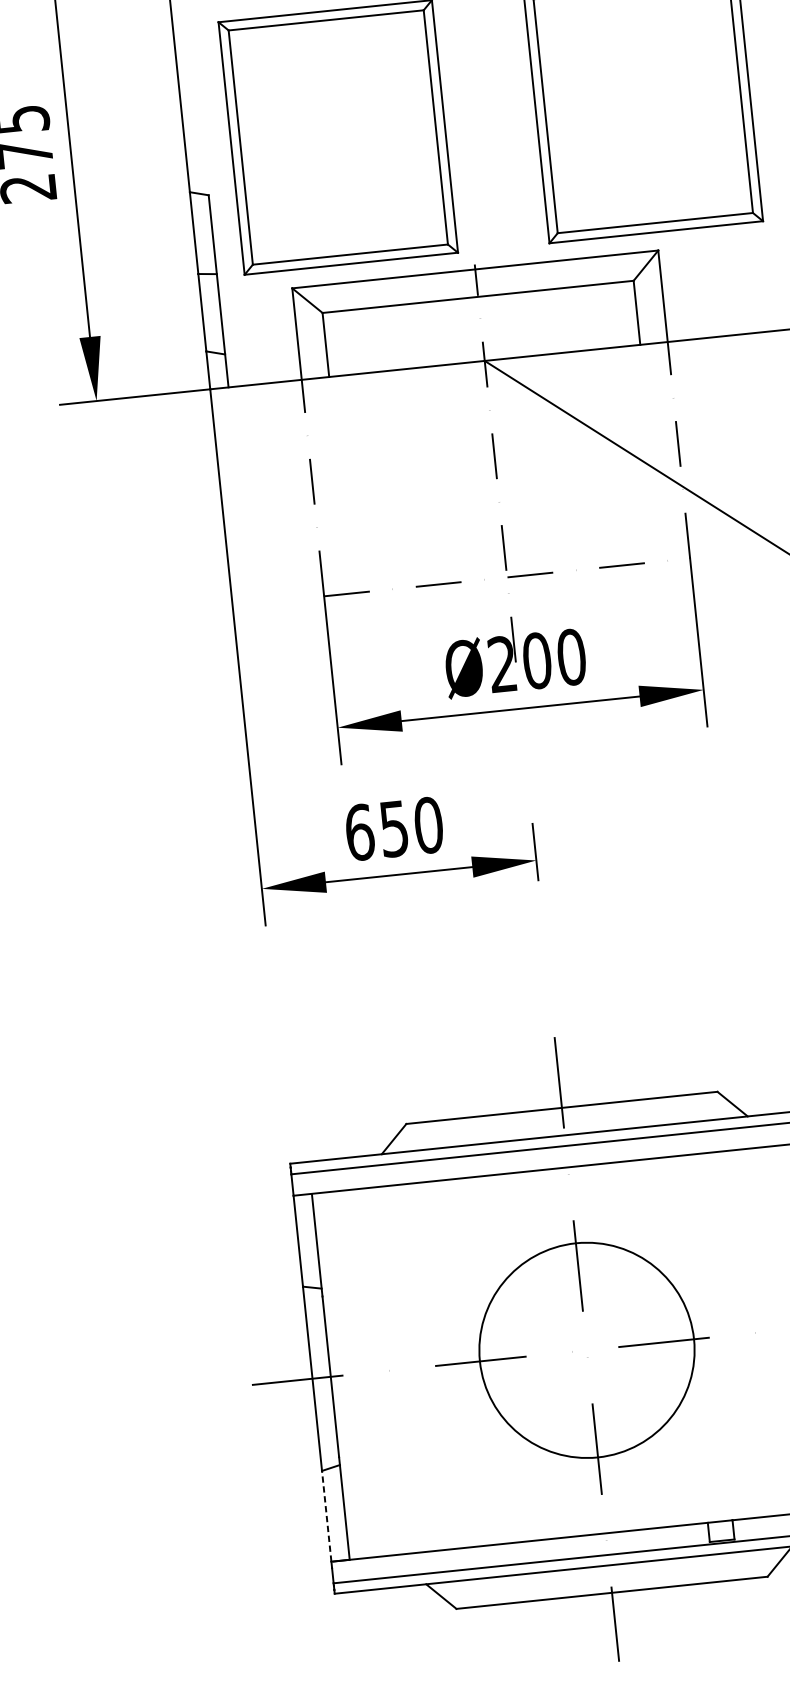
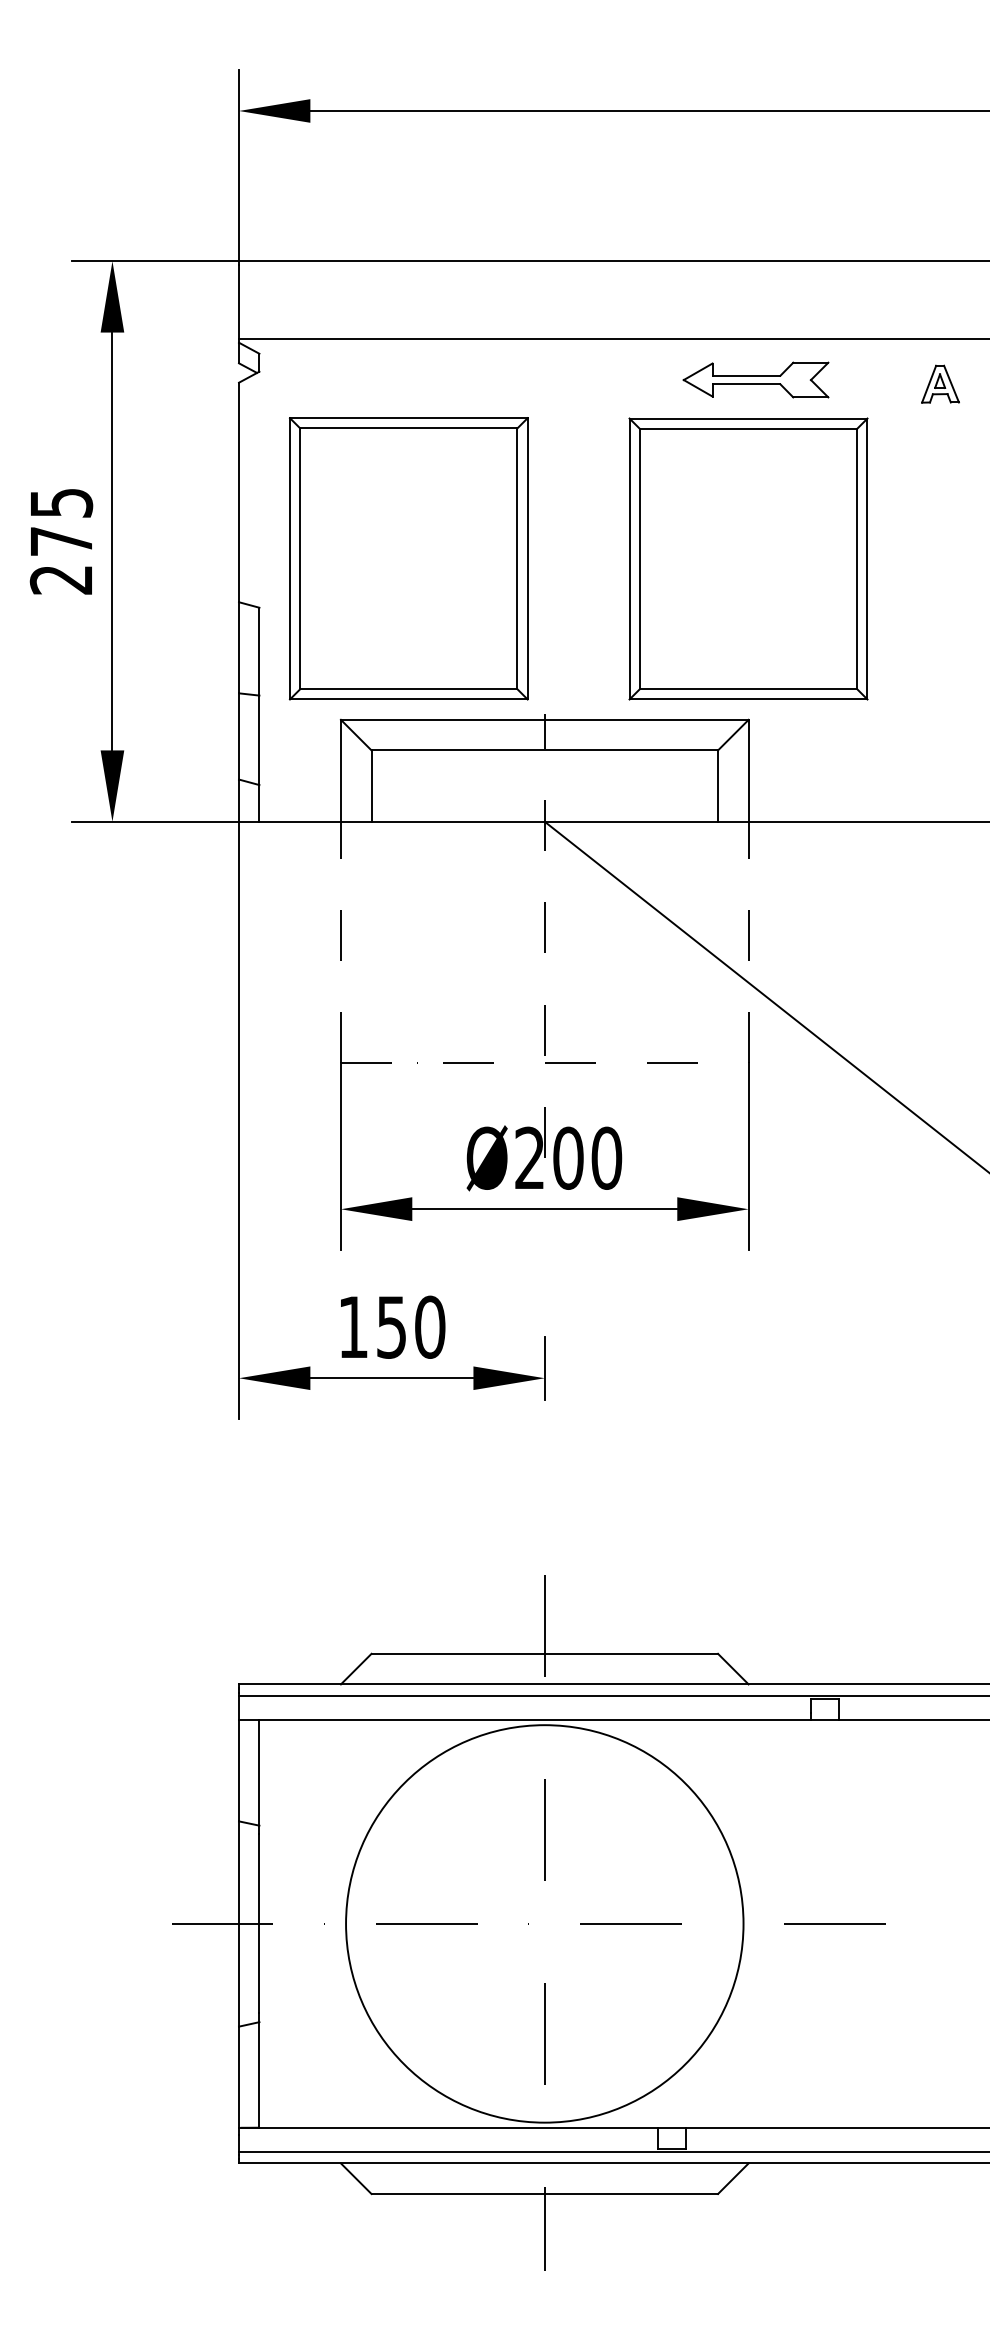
text: (359, 831) -> (353, 1326), 650 -> 150
circle: (586, 1350) -> (544, 1923), size x1.67
line: (327, 1516) -> (239, 2077), dashed -> solid

